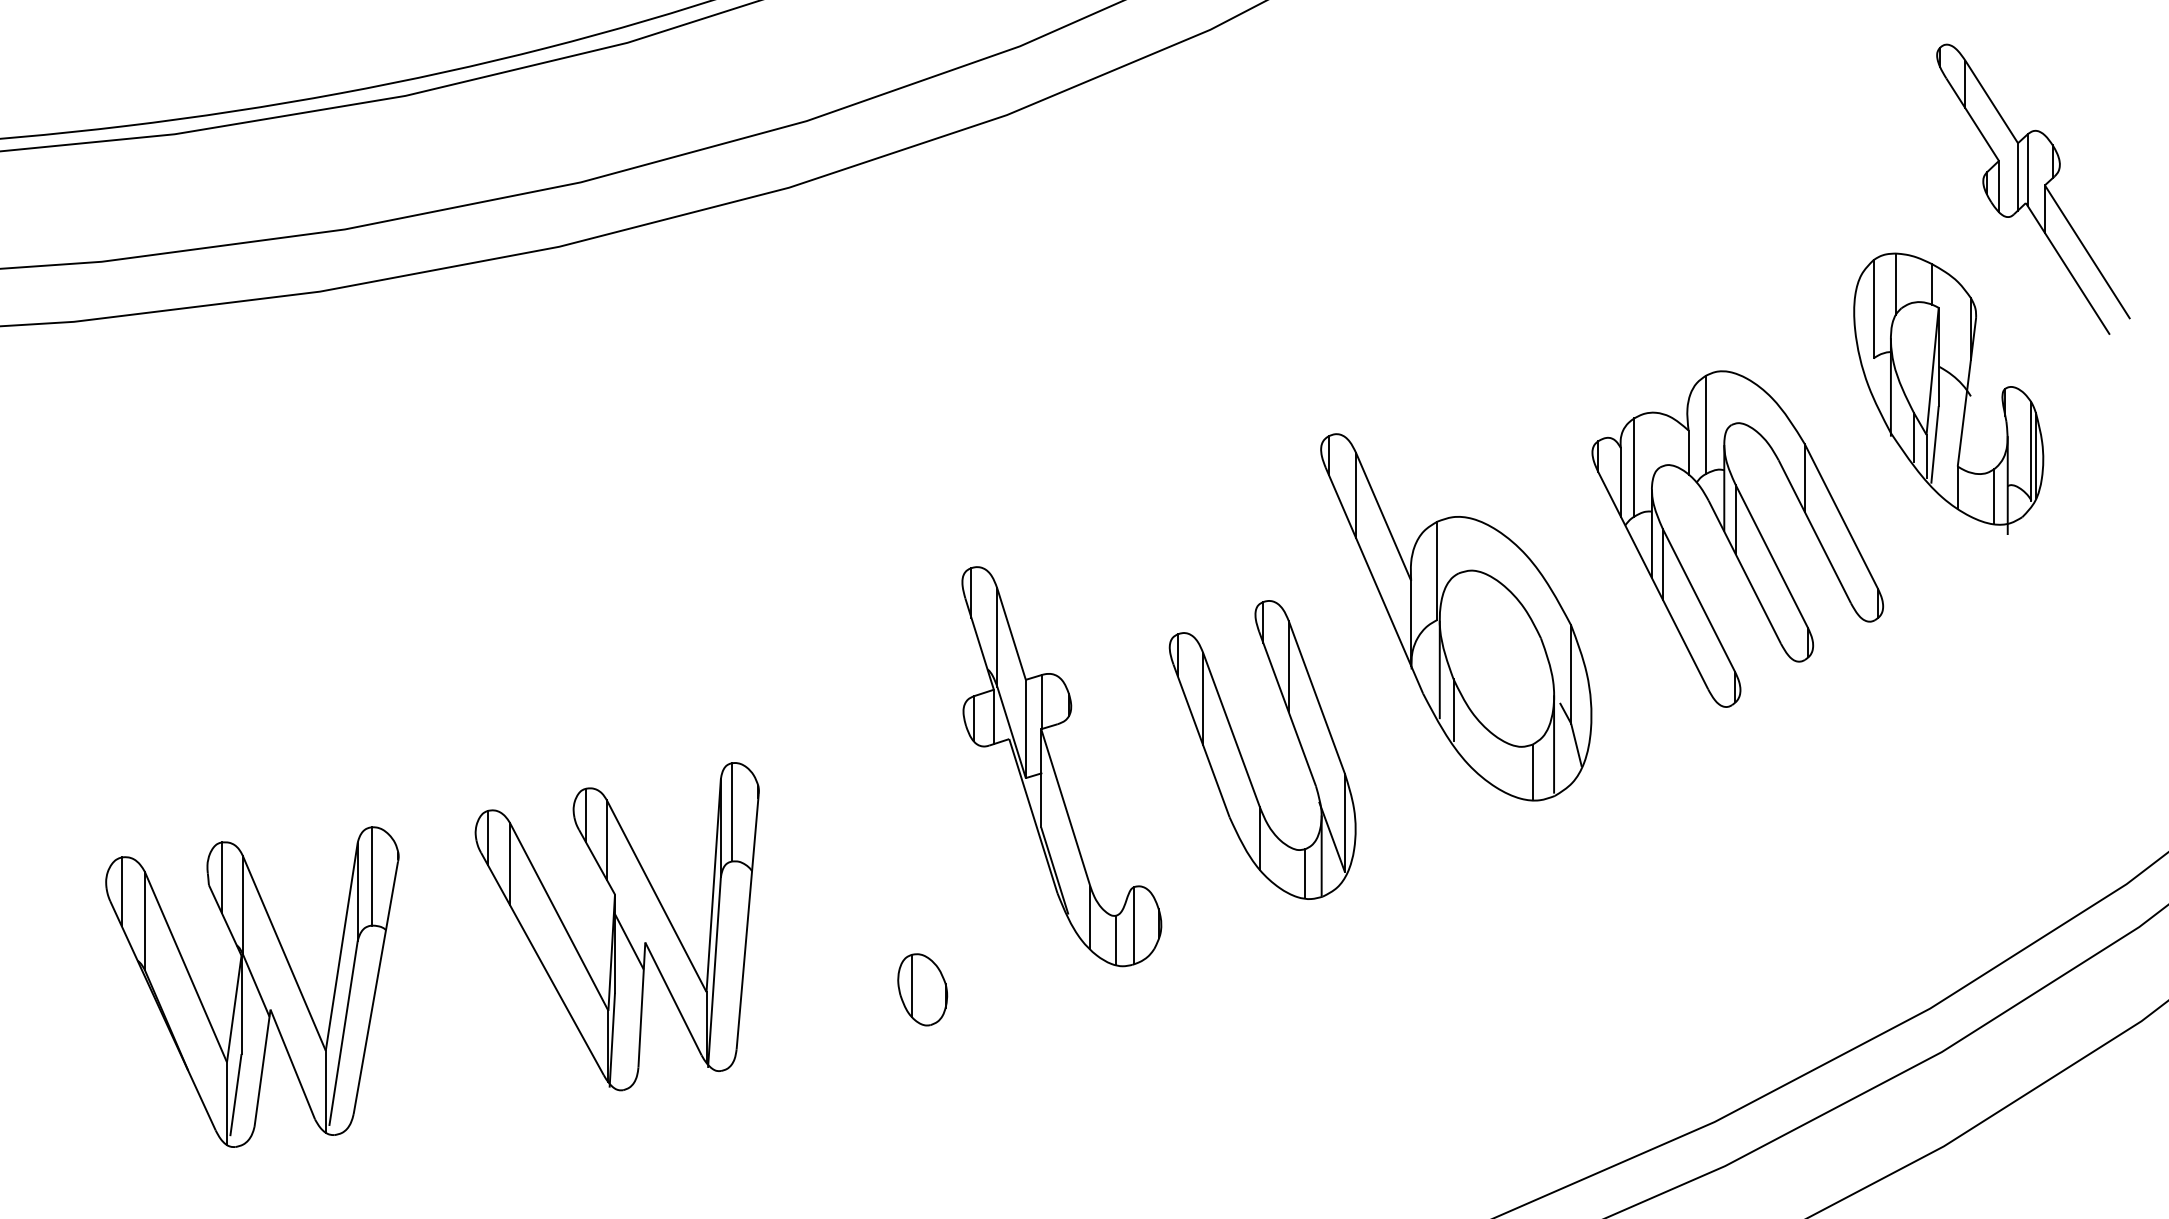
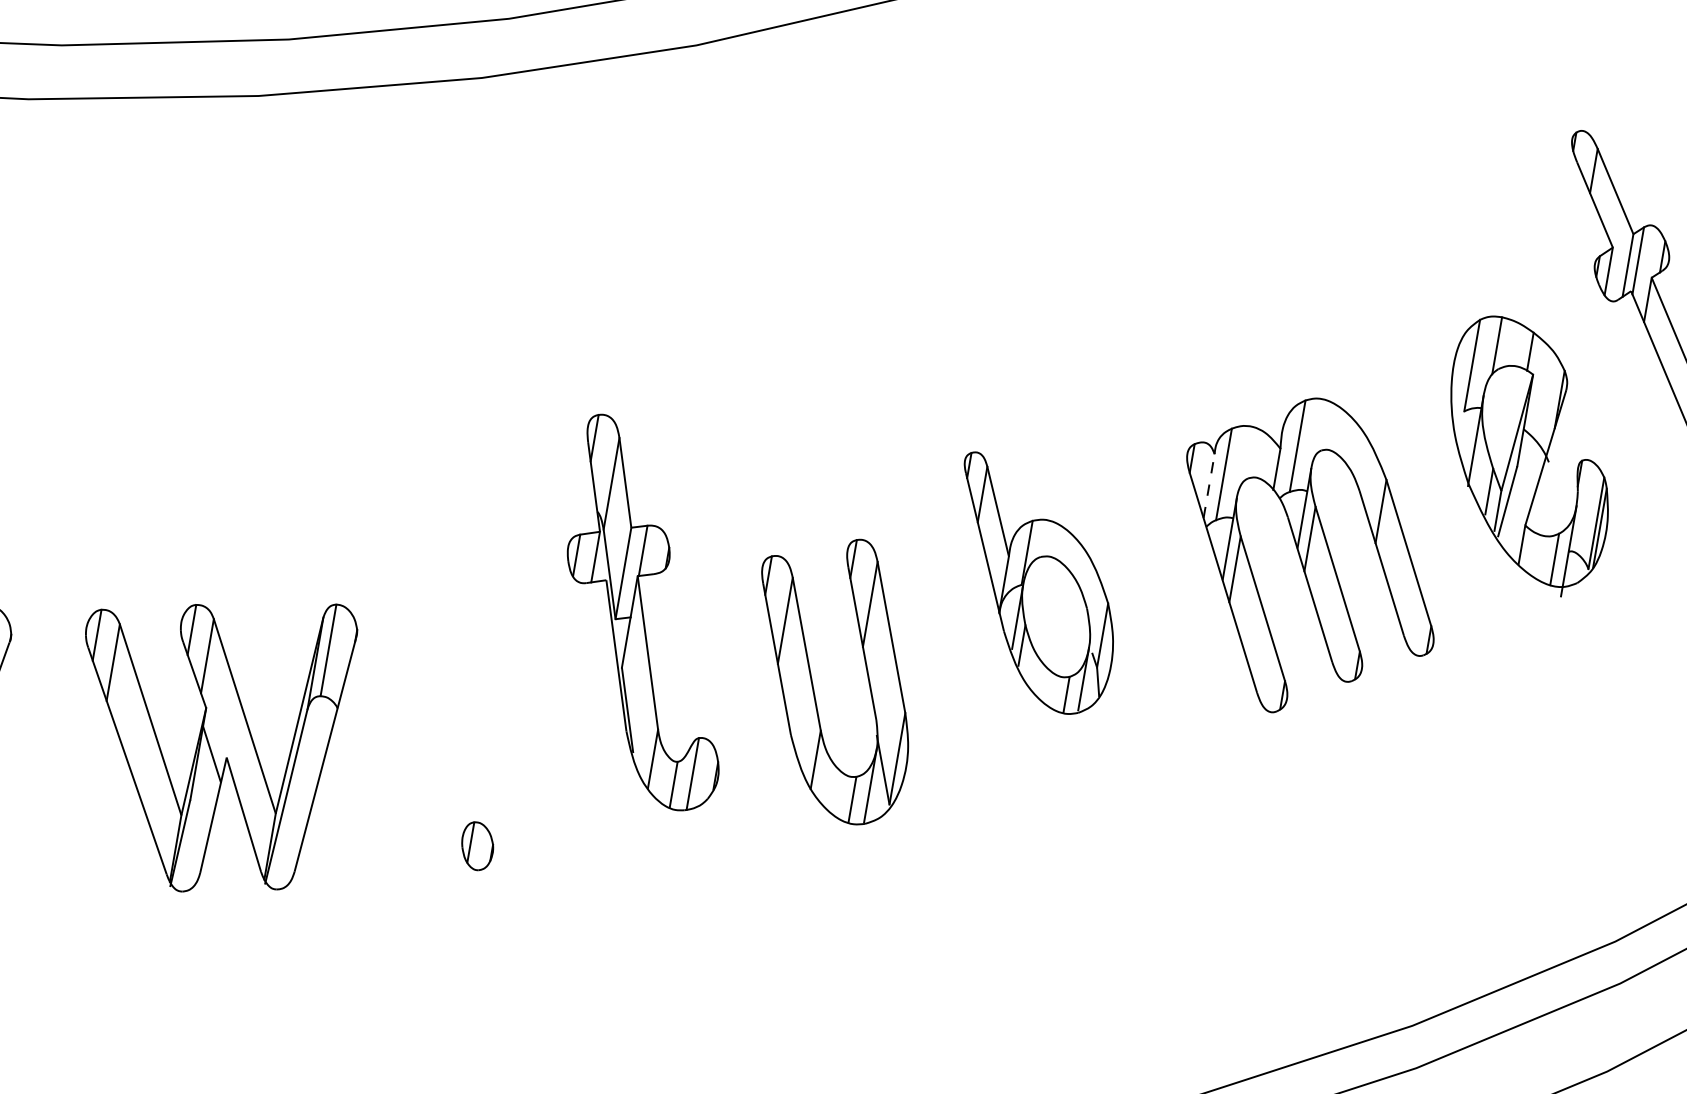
line: (1620, 481) -> (1208, 485), solid -> dashed
part: (1456, 617) -> (1034, 585), size x0.7
part: (1054, 767) -> (643, 613), moved
part: (922, 989) -> (477, 845), size x0.7

